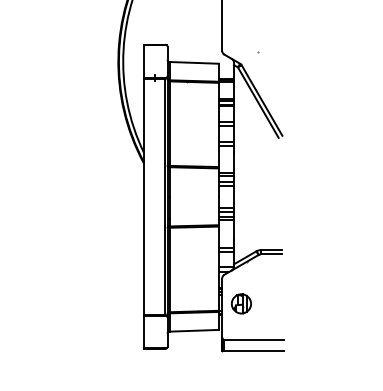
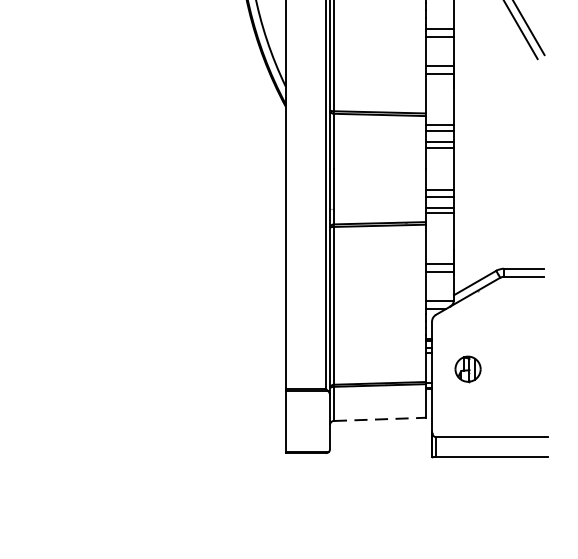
part: (241, 303) -> (468, 368), size x0.7
line: (194, 330) -> (380, 418), solid -> dashed

